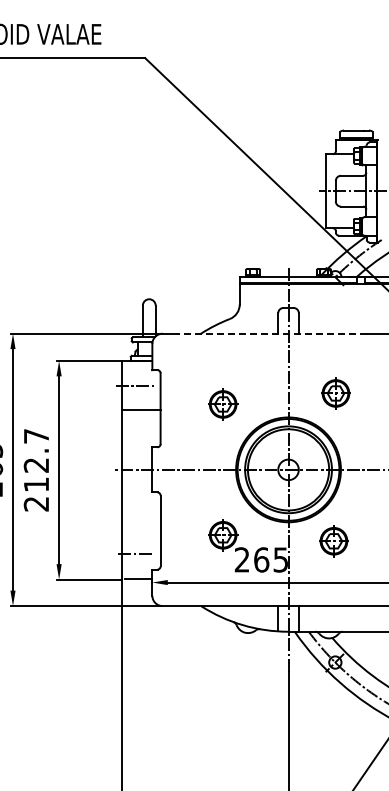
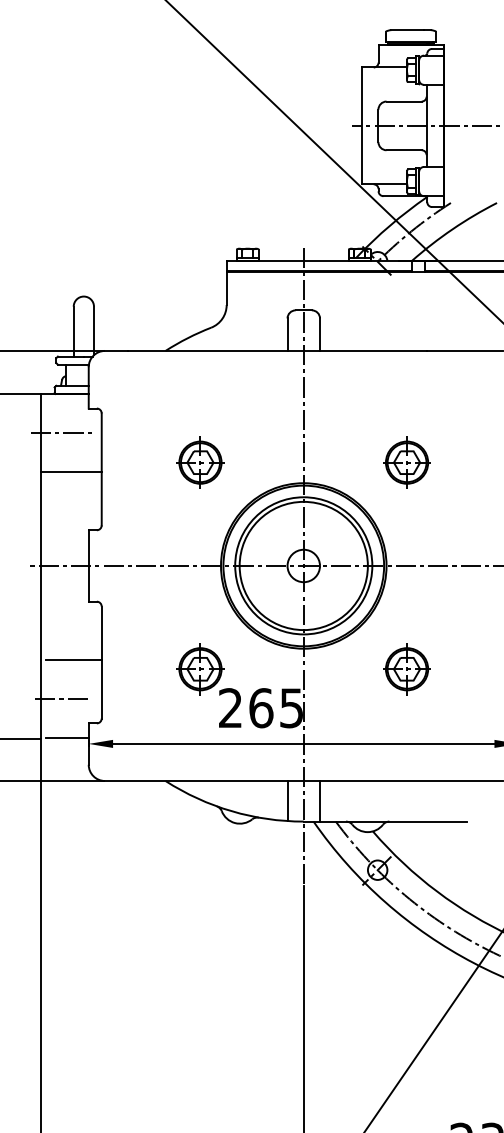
line: (271, 333) -> (276, 350), dashed -> solid
part: (335, 393) -> (406, 462), moved
line: (142, 529) -> (73, 660), added
part: (333, 541) -> (406, 669), moved

